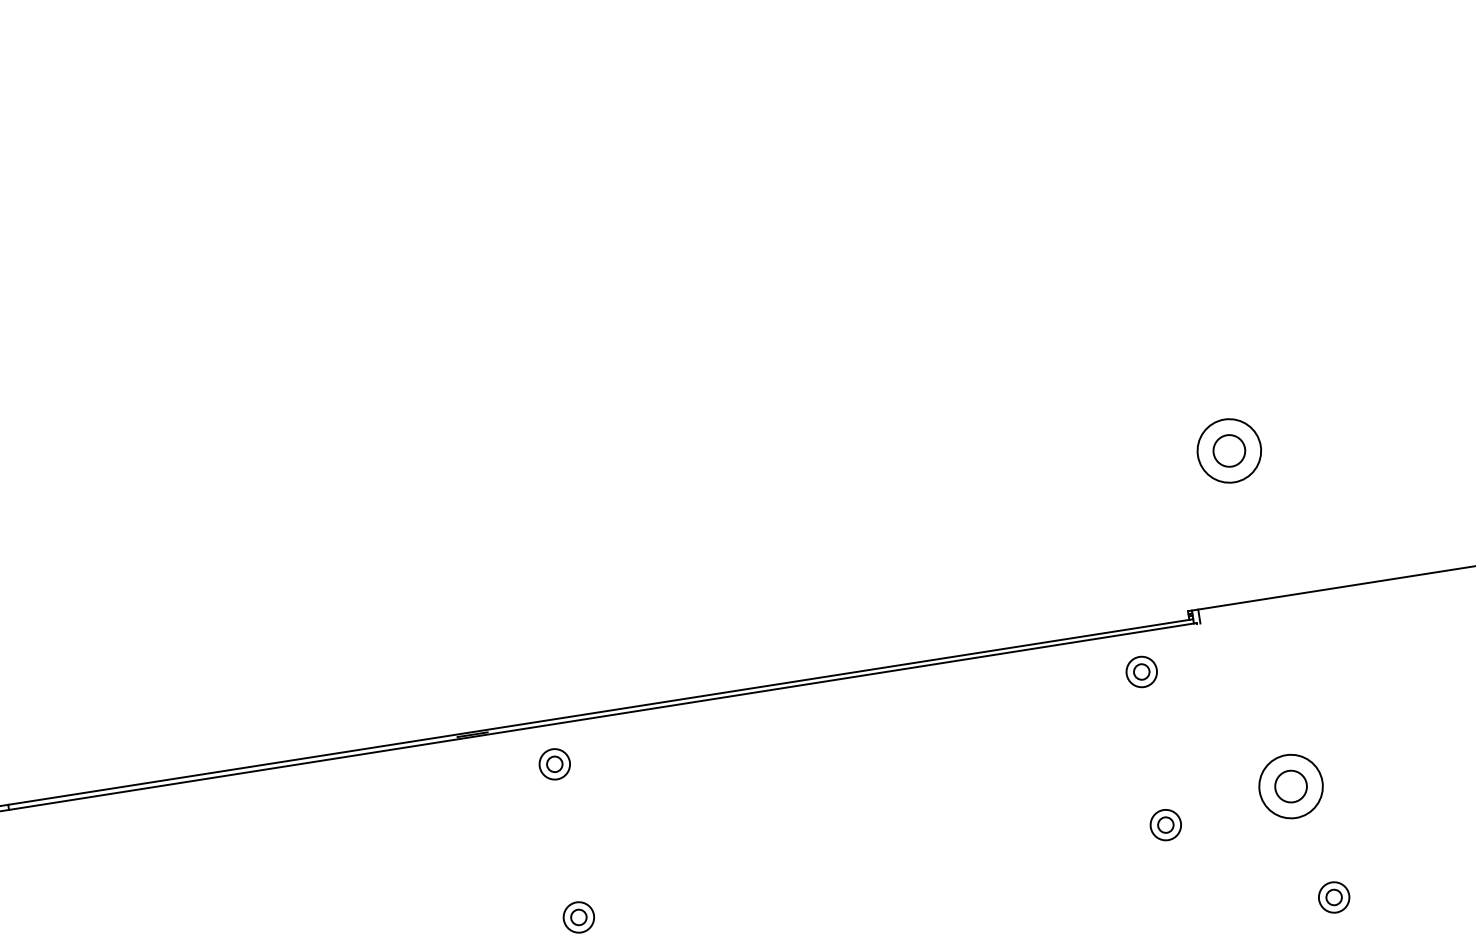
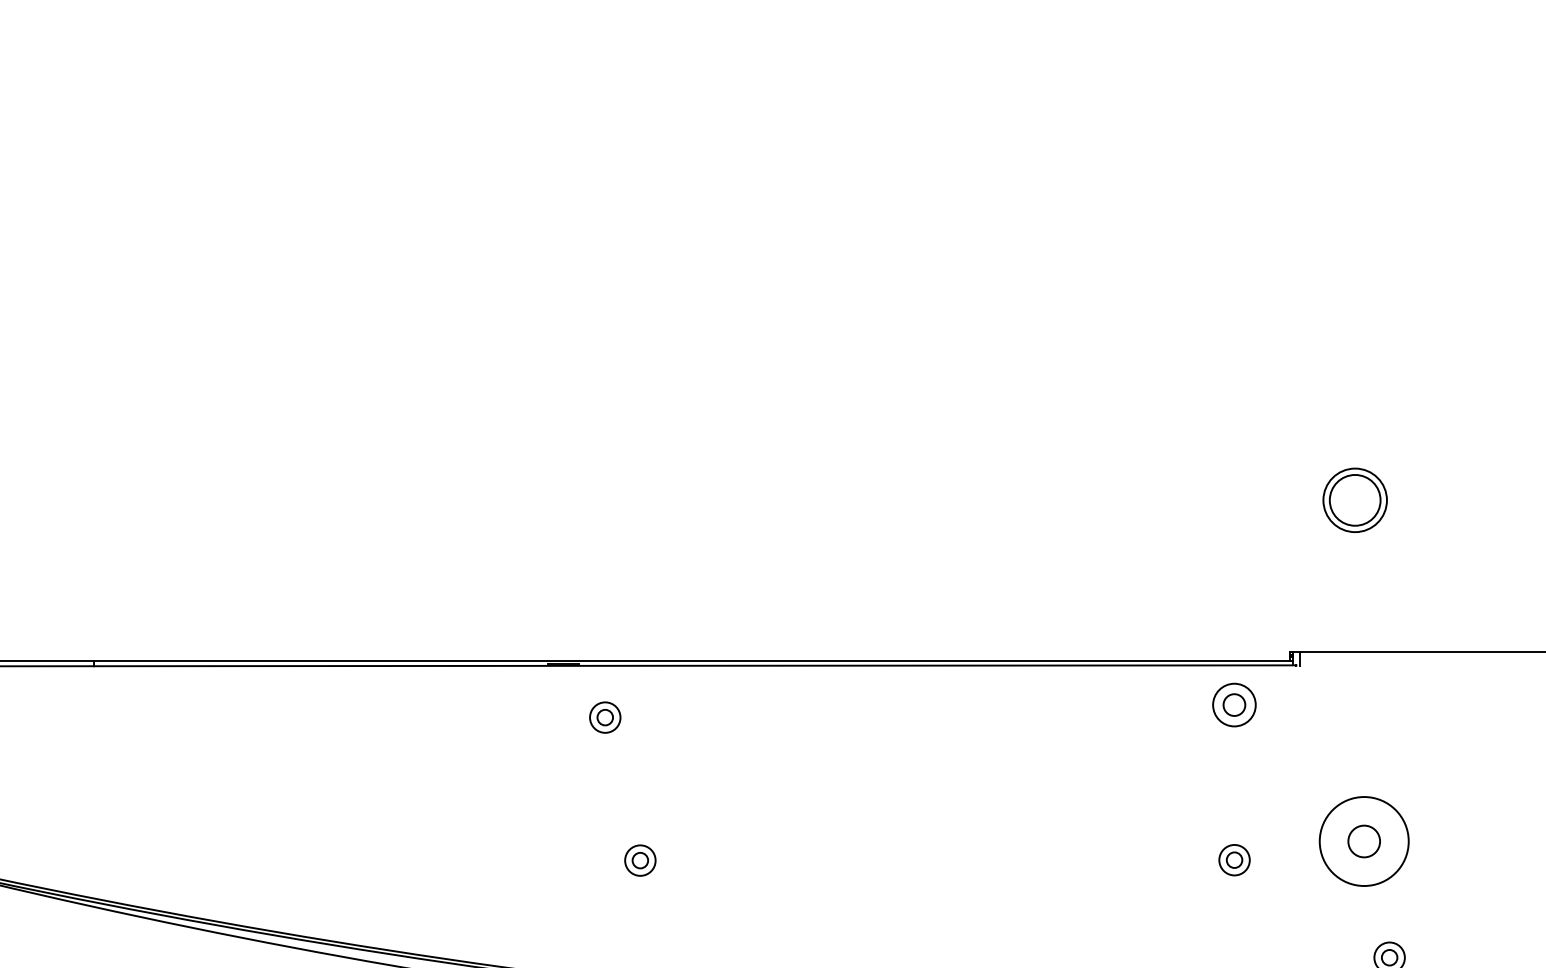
circle: (1229, 451) -> (1355, 500), size x1.6
part: (1141, 672) -> (1234, 705), size x1.4
part: (555, 764) -> (605, 717), moved
circle: (1291, 786) -> (1364, 841), size x1.4

